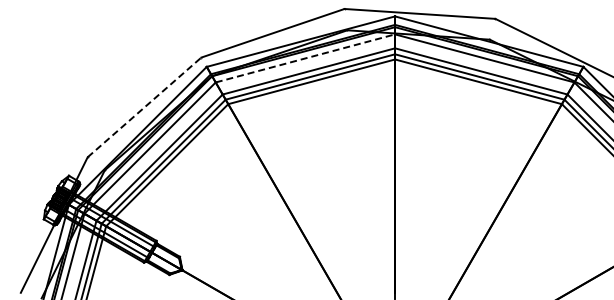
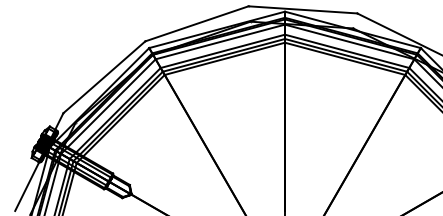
line: (305, 58) -> (220, 42), dashed -> solid
line: (144, 107) -> (104, 77), dashed -> solid

